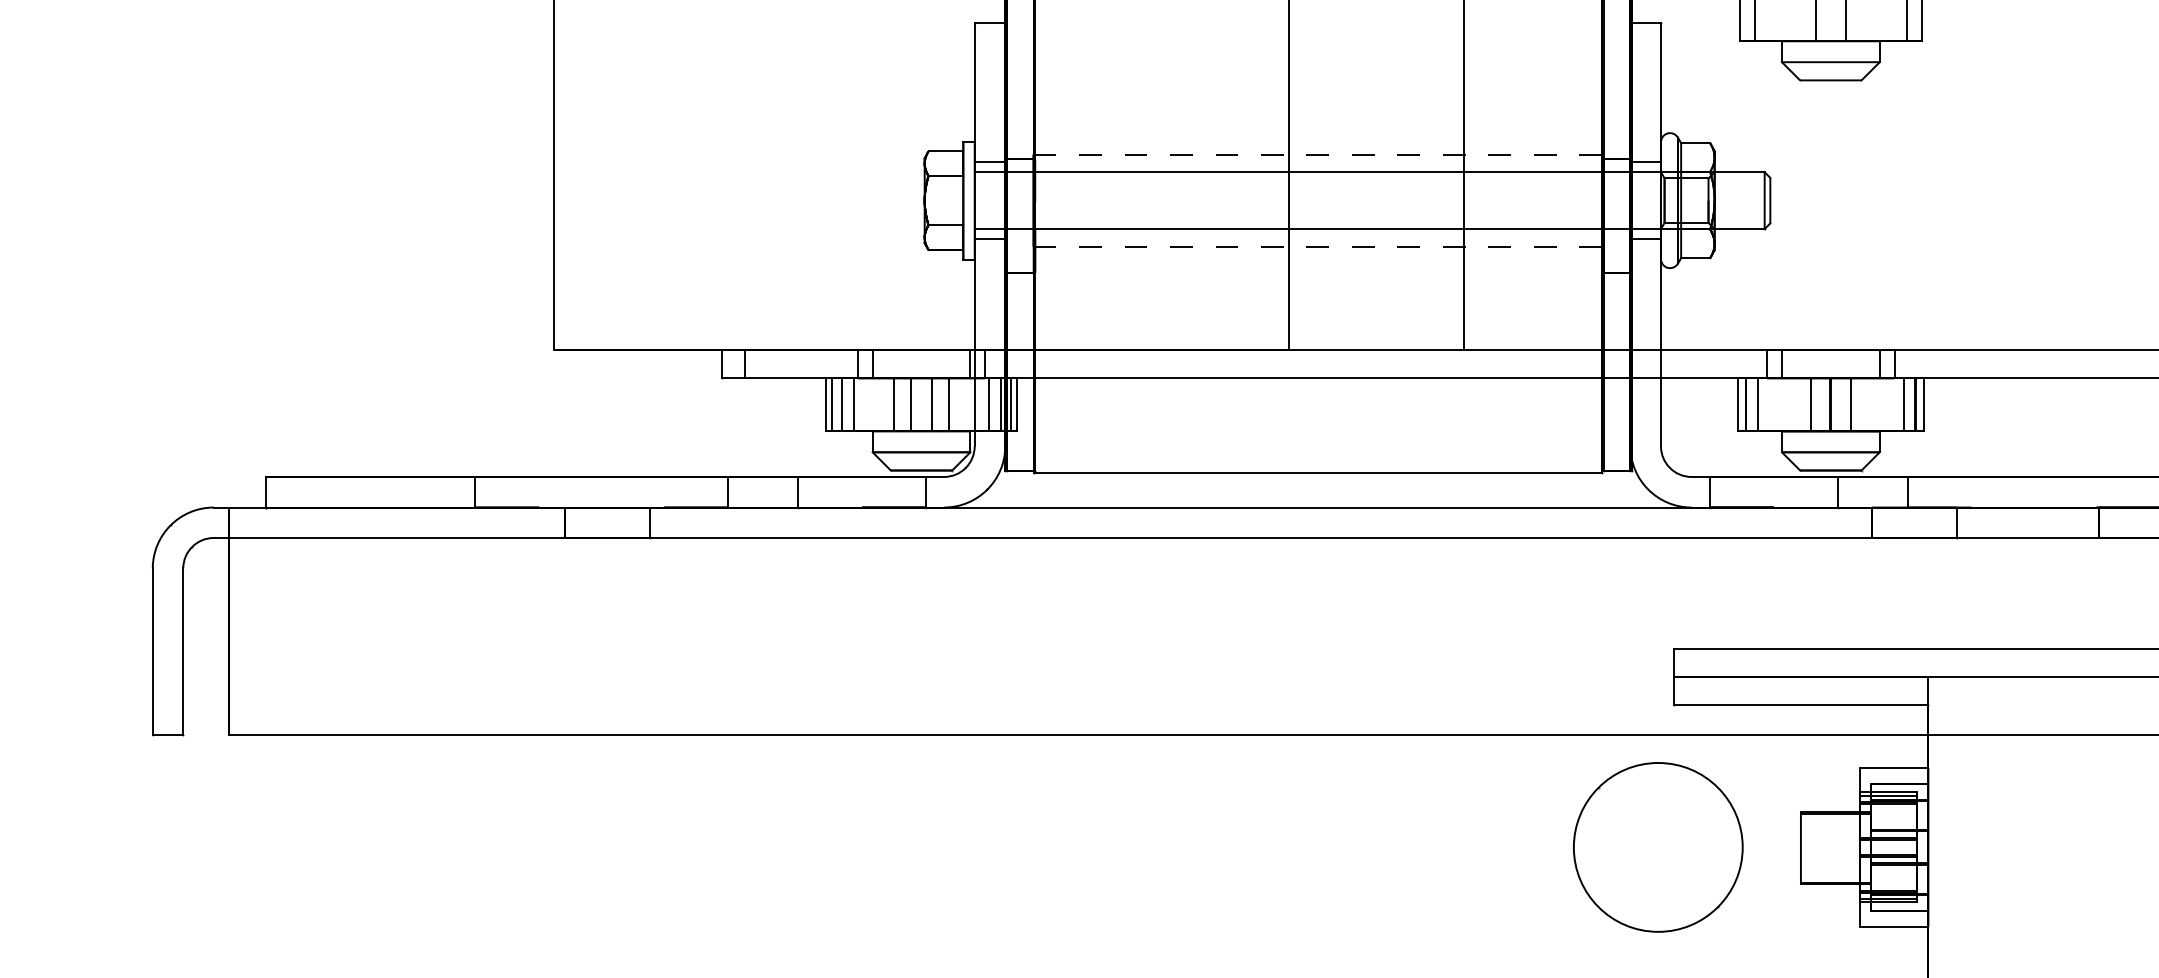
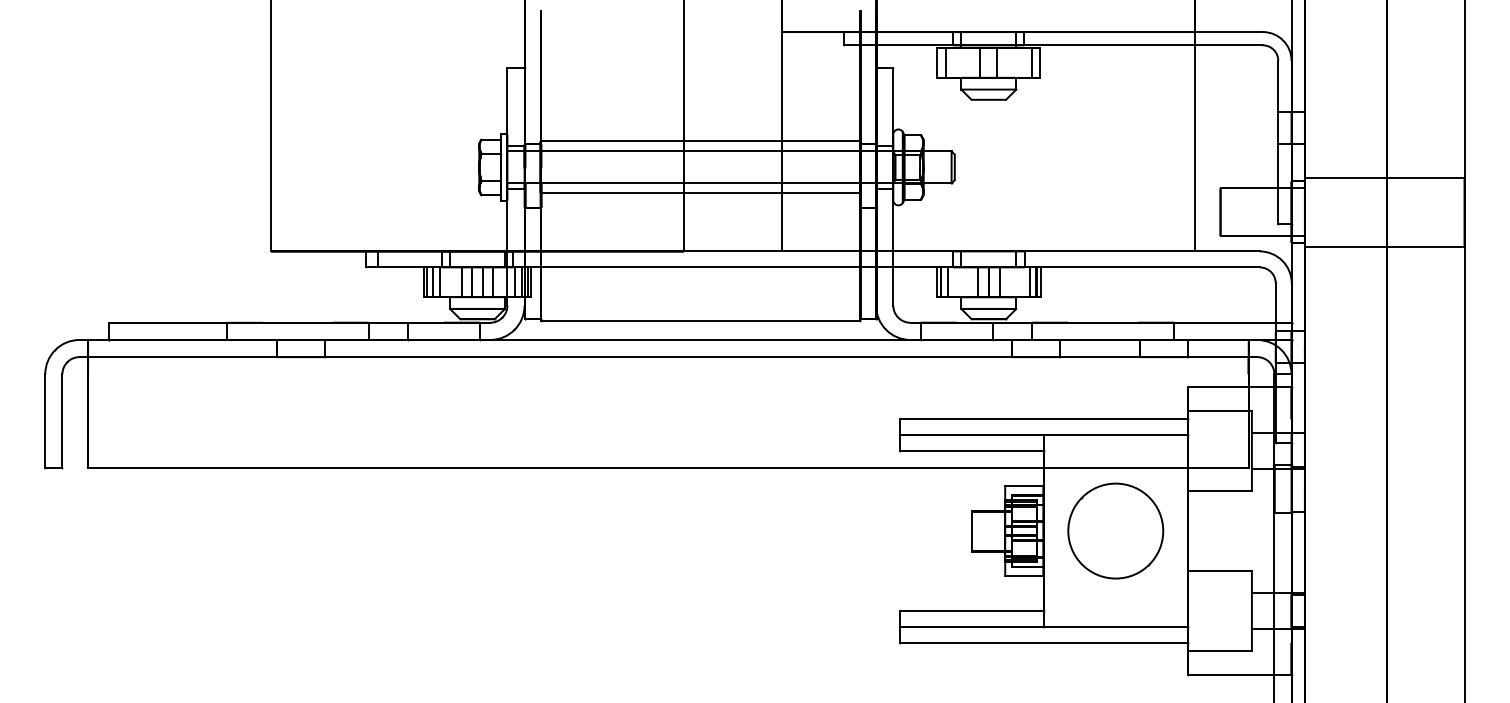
line: (1318, 154) -> (700, 141), dashed -> solid
line: (1318, 247) -> (700, 193), dashed -> solid
part: (1657, 846) -> (1115, 530), moved

